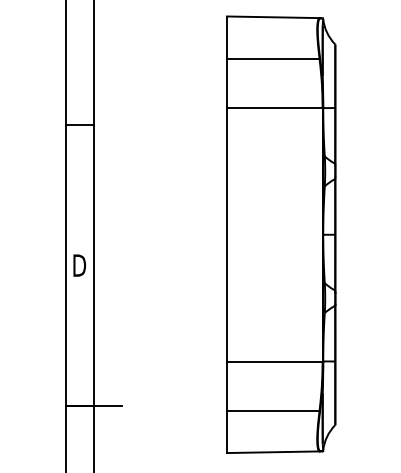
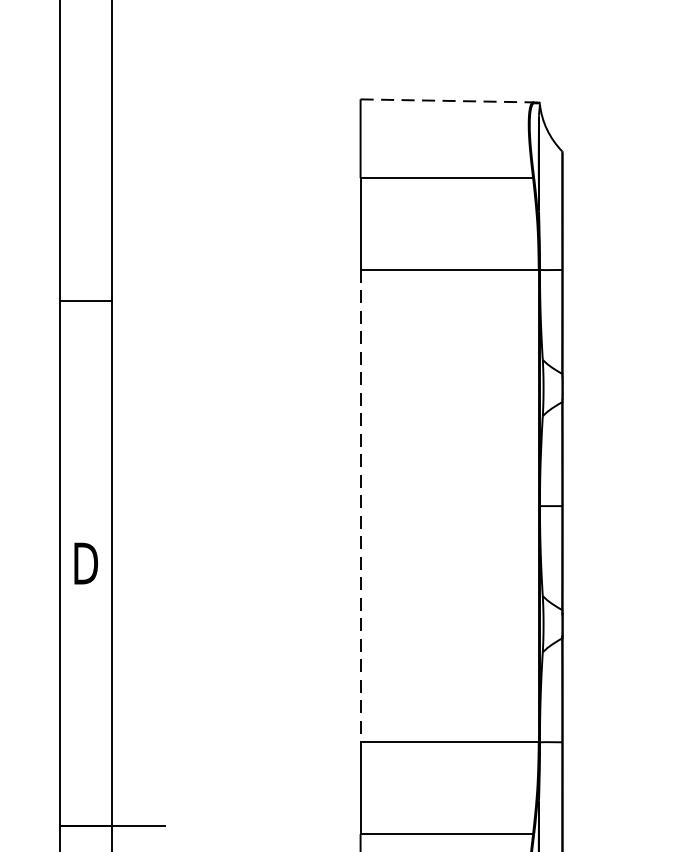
line: (273, 17) -> (447, 101), solid -> dashed
line: (226, 234) -> (359, 505), solid -> dashed

